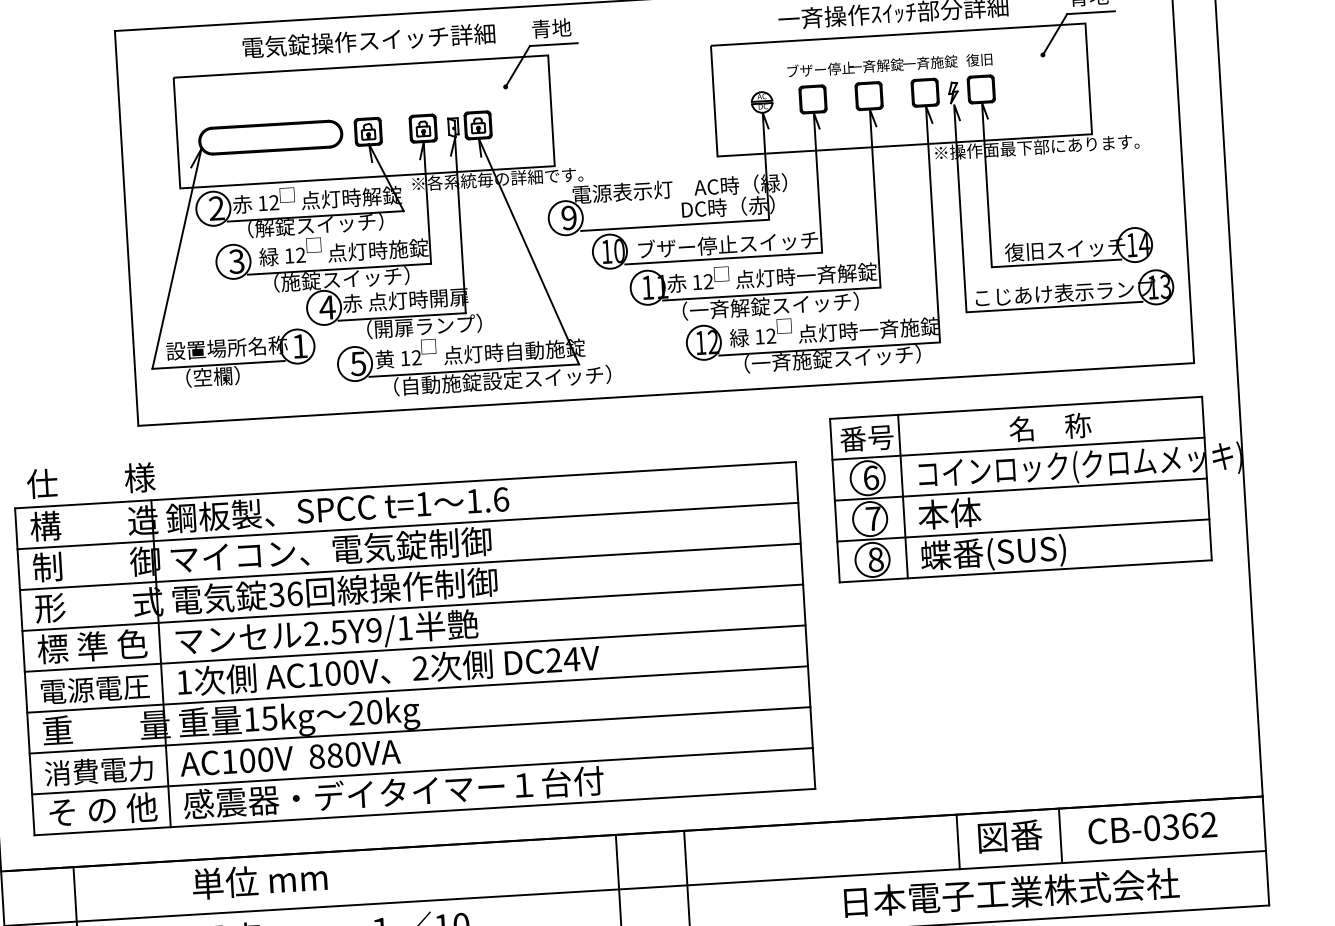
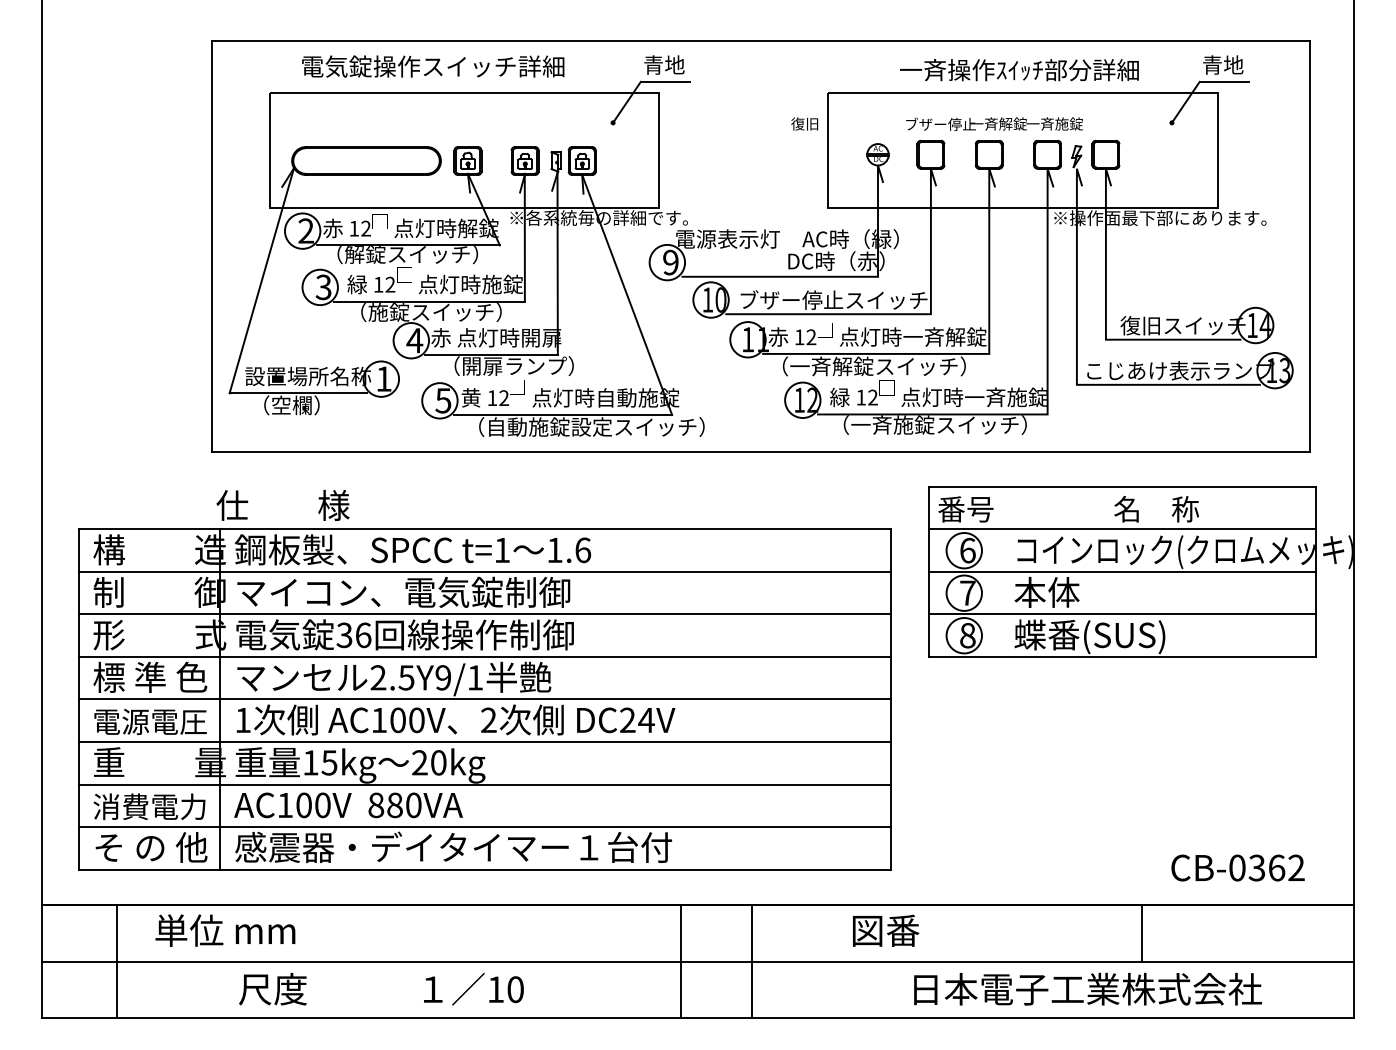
text: (369, 40) -> (433, 66), moved
text: (979, 59) -> (804, 123), moved
text: (90, 479) -> (282, 504), moved
line: (902, 496) -> (999, 571), removed
text: (1152, 827) -> (1237, 867), moved
text: (1010, 836) -> (886, 930), moved
line: (957, 841) -> (1035, 932), removed
text: (259, 880) -> (225, 930), moved

